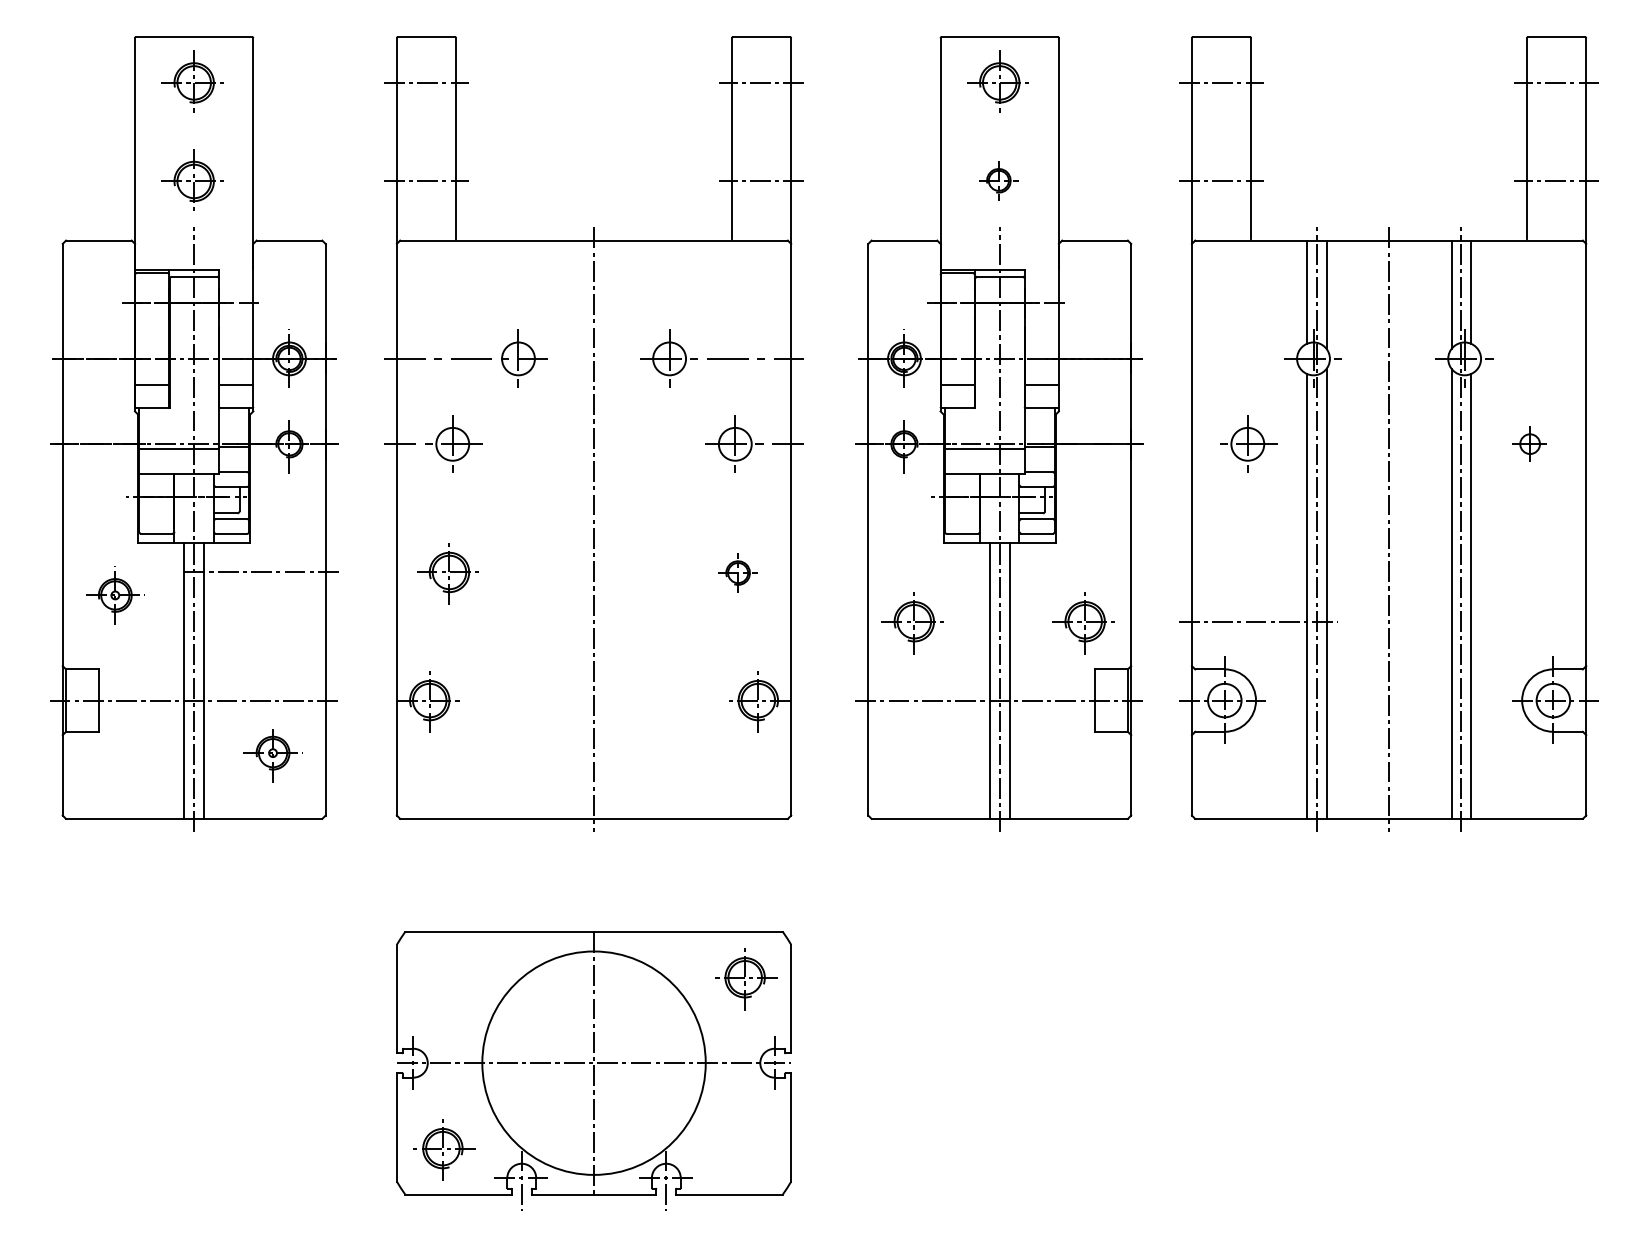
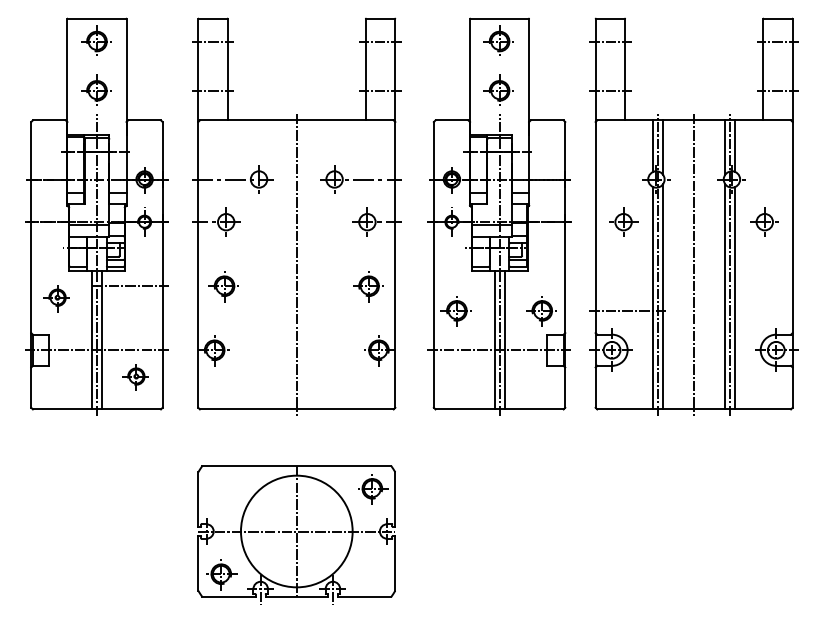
part: (997, 178) -> (498, 89), size x1.67
part: (1529, 442) -> (764, 221), size x1.67
part: (737, 572) -> (368, 286), size x1.67

